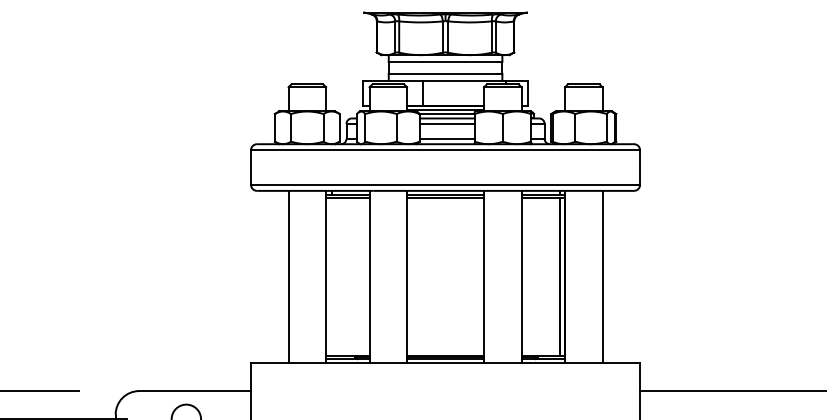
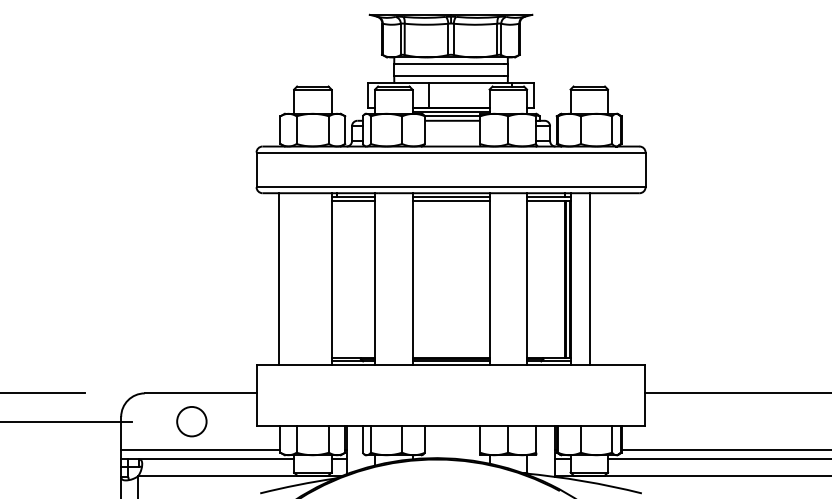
line: (446, 124) -> (452, 126), removed
line: (446, 139) -> (452, 141), removed
line: (288, 277) -> (279, 279), moved
line: (602, 277) -> (590, 279), moved

